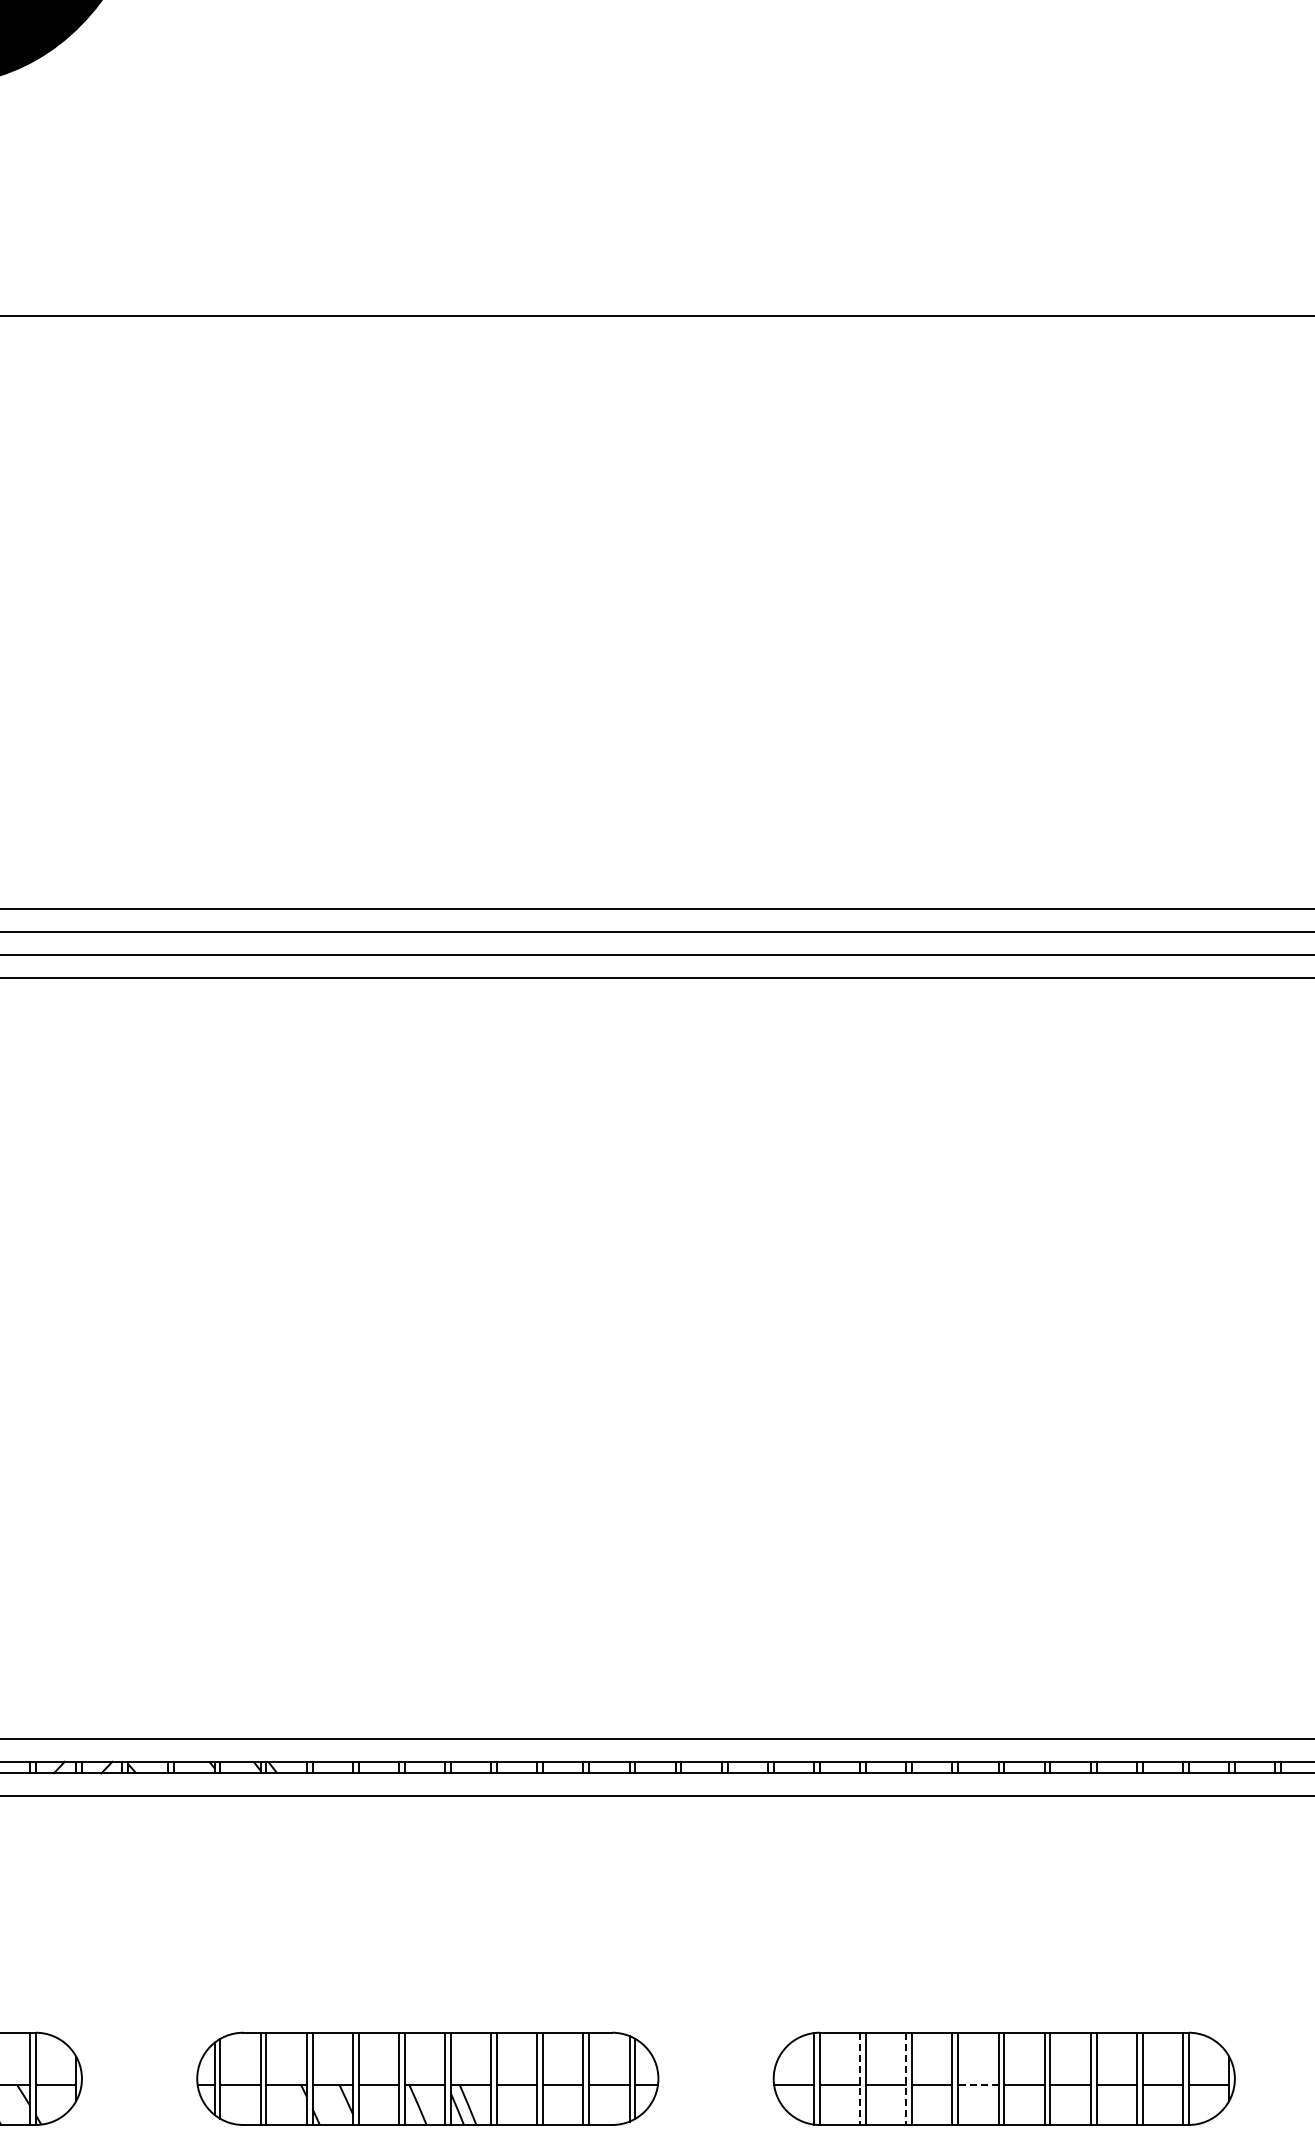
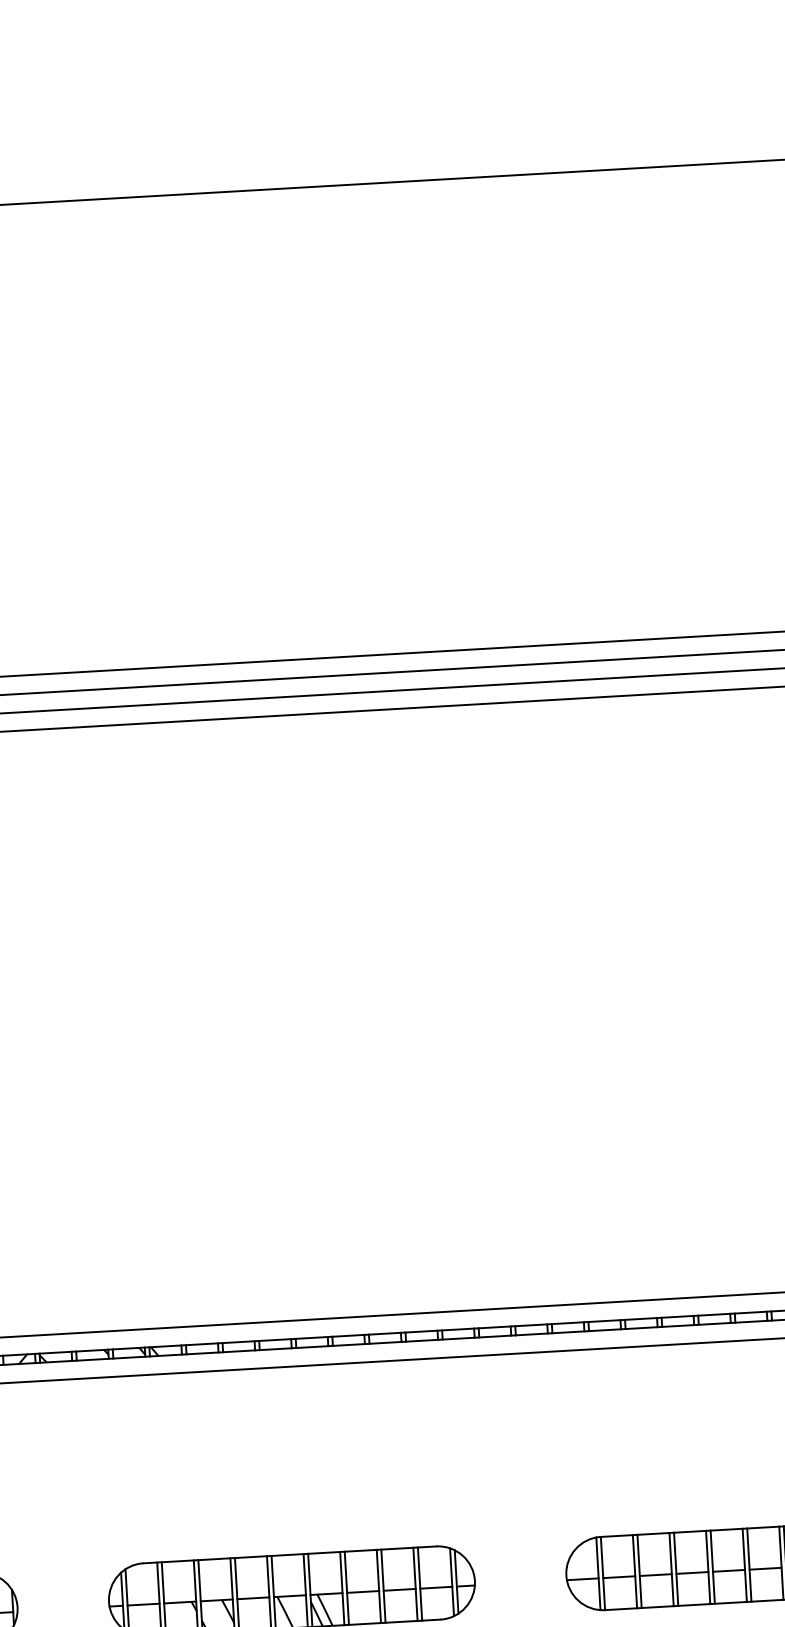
line: (860, 2079) -> (635, 1572), dashed -> solid
line: (906, 2079) -> (671, 1570), dashed -> solid
line: (977, 2084) -> (728, 1570), dashed -> solid

